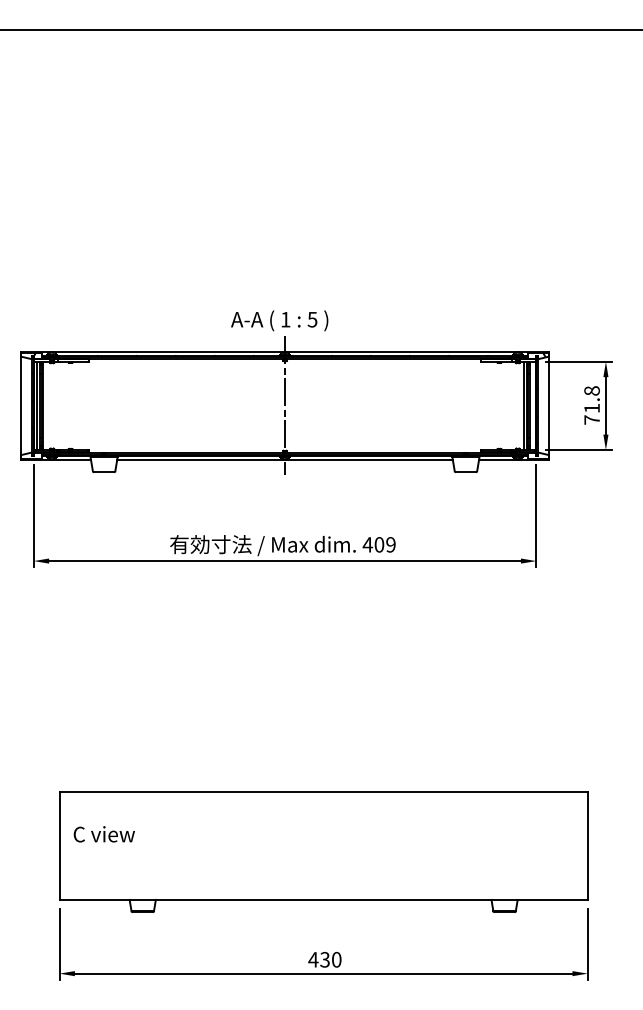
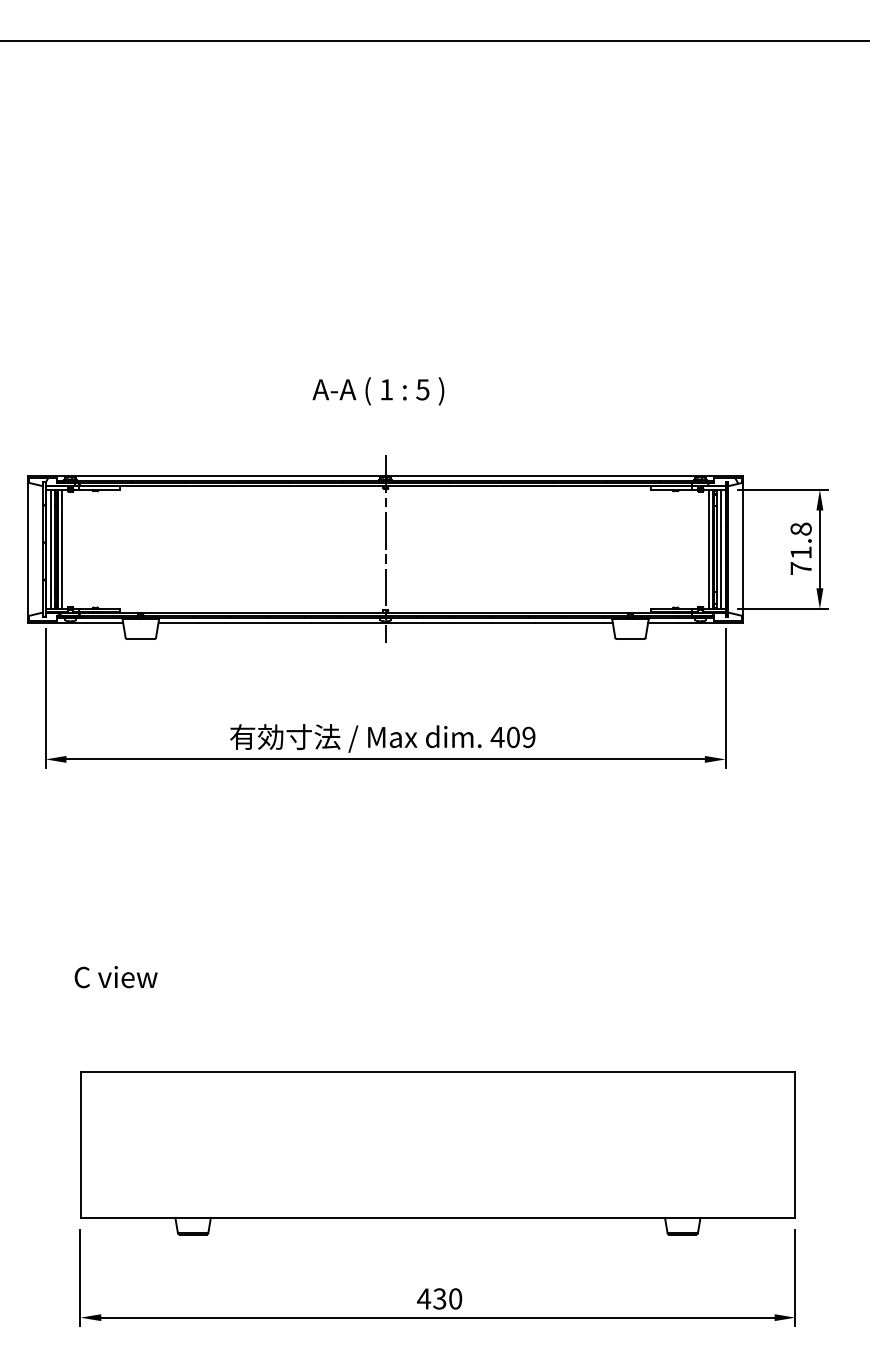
text: (279, 320) -> (378, 391), moved
line: (46, 405) -> (62, 549), added
line: (532, 405) -> (720, 549), added
text: (103, 834) -> (115, 977), moved

